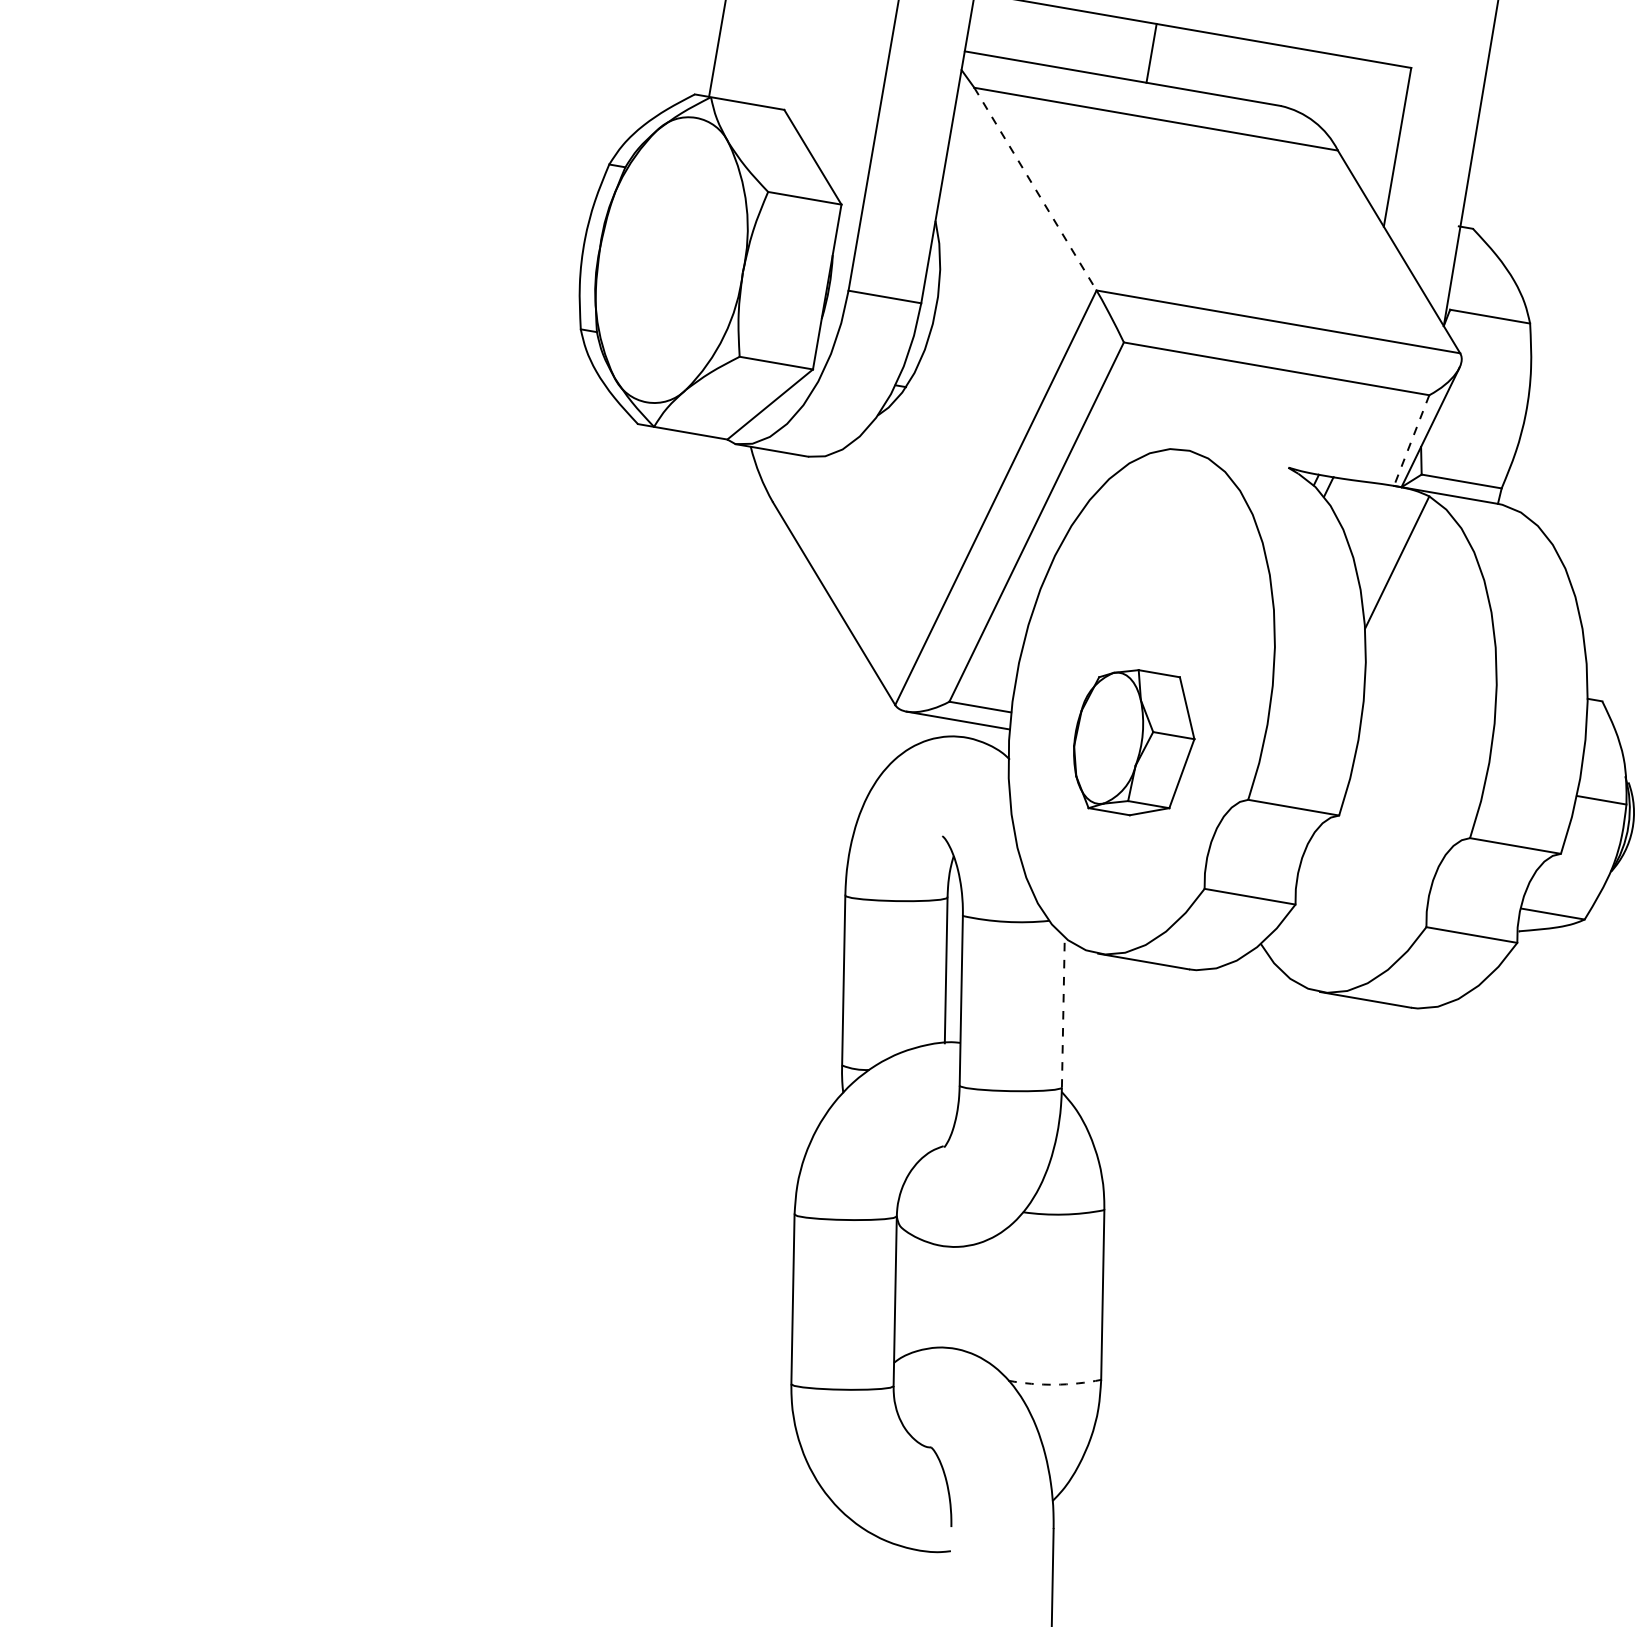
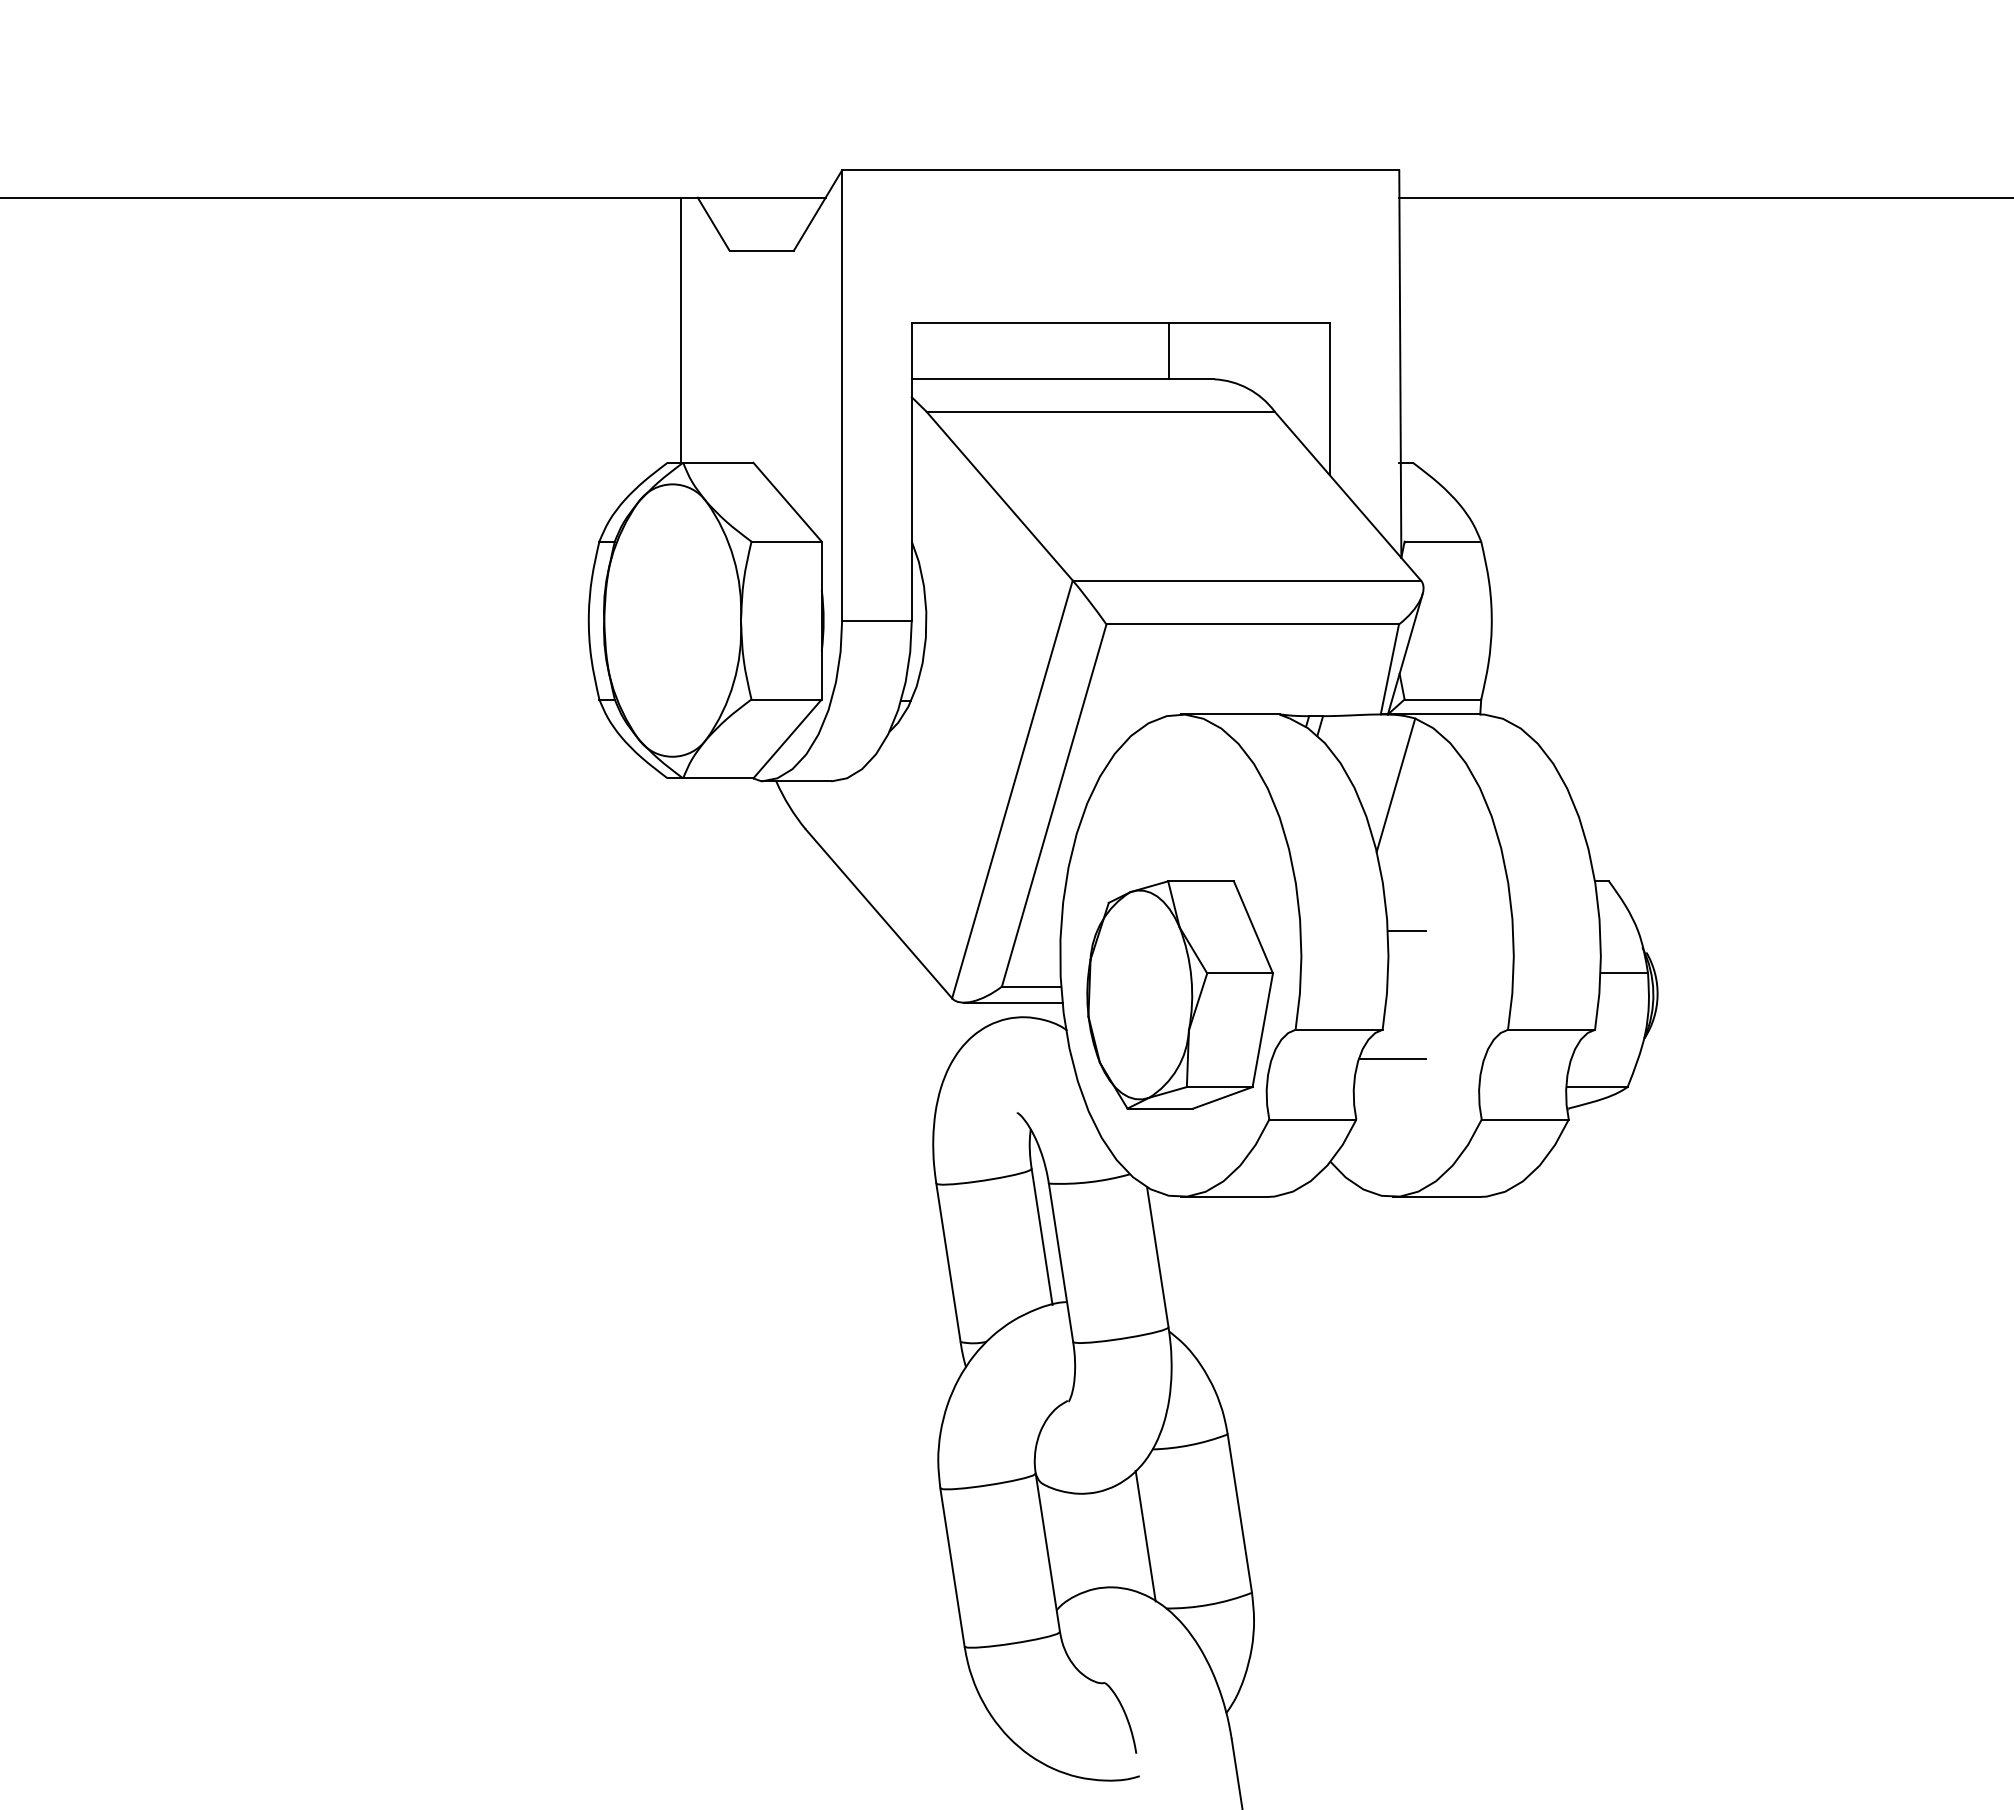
line: (1151, 53) -> (1168, 351), moved
line: (1035, 189) -> (999, 496), dashed -> solid
line: (1411, 440) -> (1389, 669), dashed -> solid
line: (1237, 458) -> (1230, 714), added
line: (1381, 716) -> (1406, 930), added
part: (1133, 742) -> (1179, 994), size x1.67
line: (1343, 848) -> (1391, 1059), added
line: (1062, 1012) -> (1157, 1257), dashed -> solid
line: (1000, 1300) -> (1145, 1535), added
arc: (1054, 1384) -> (1209, 1604), dashed -> solid

